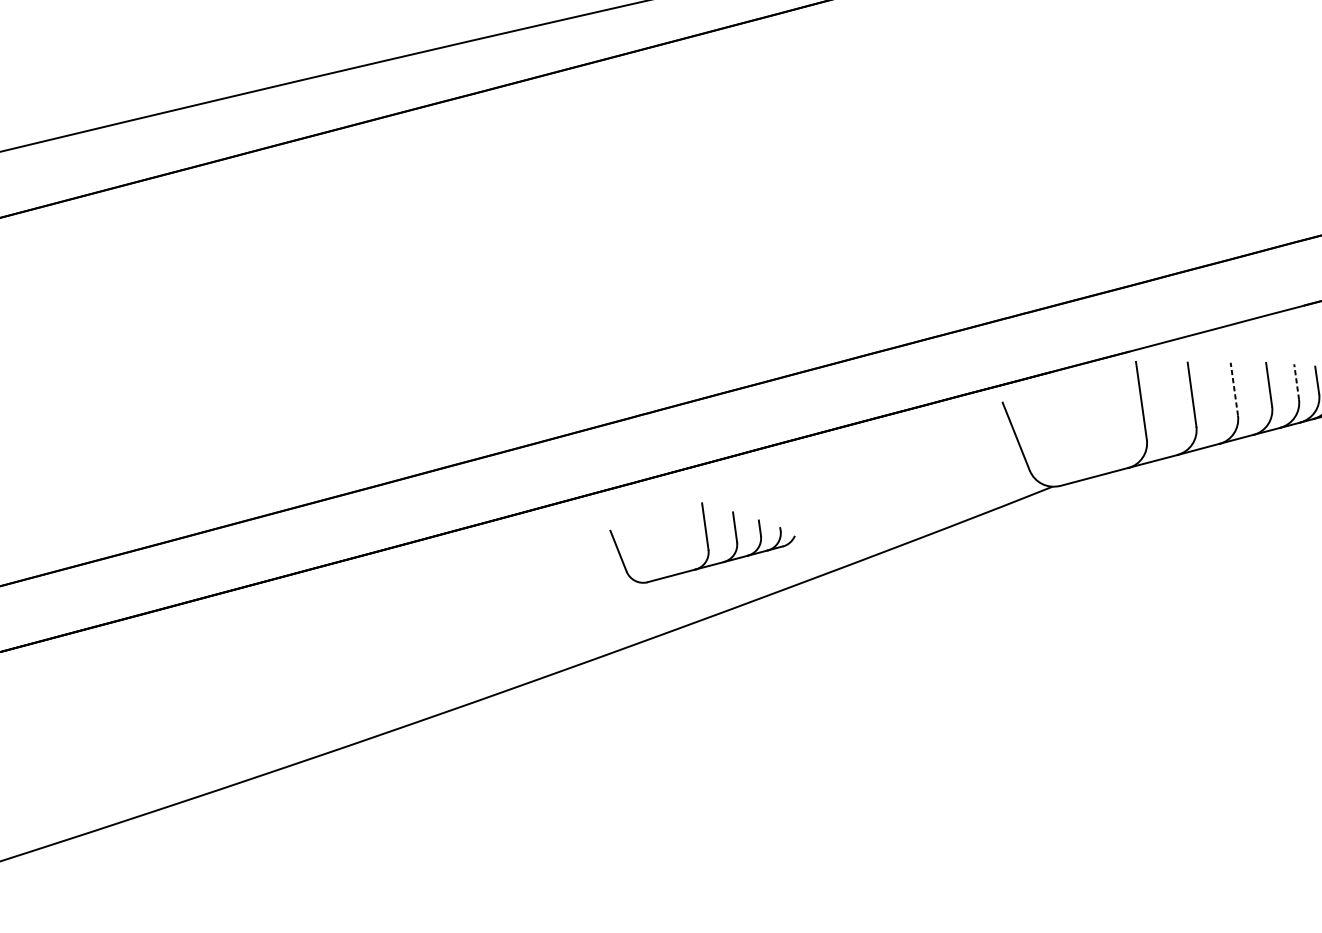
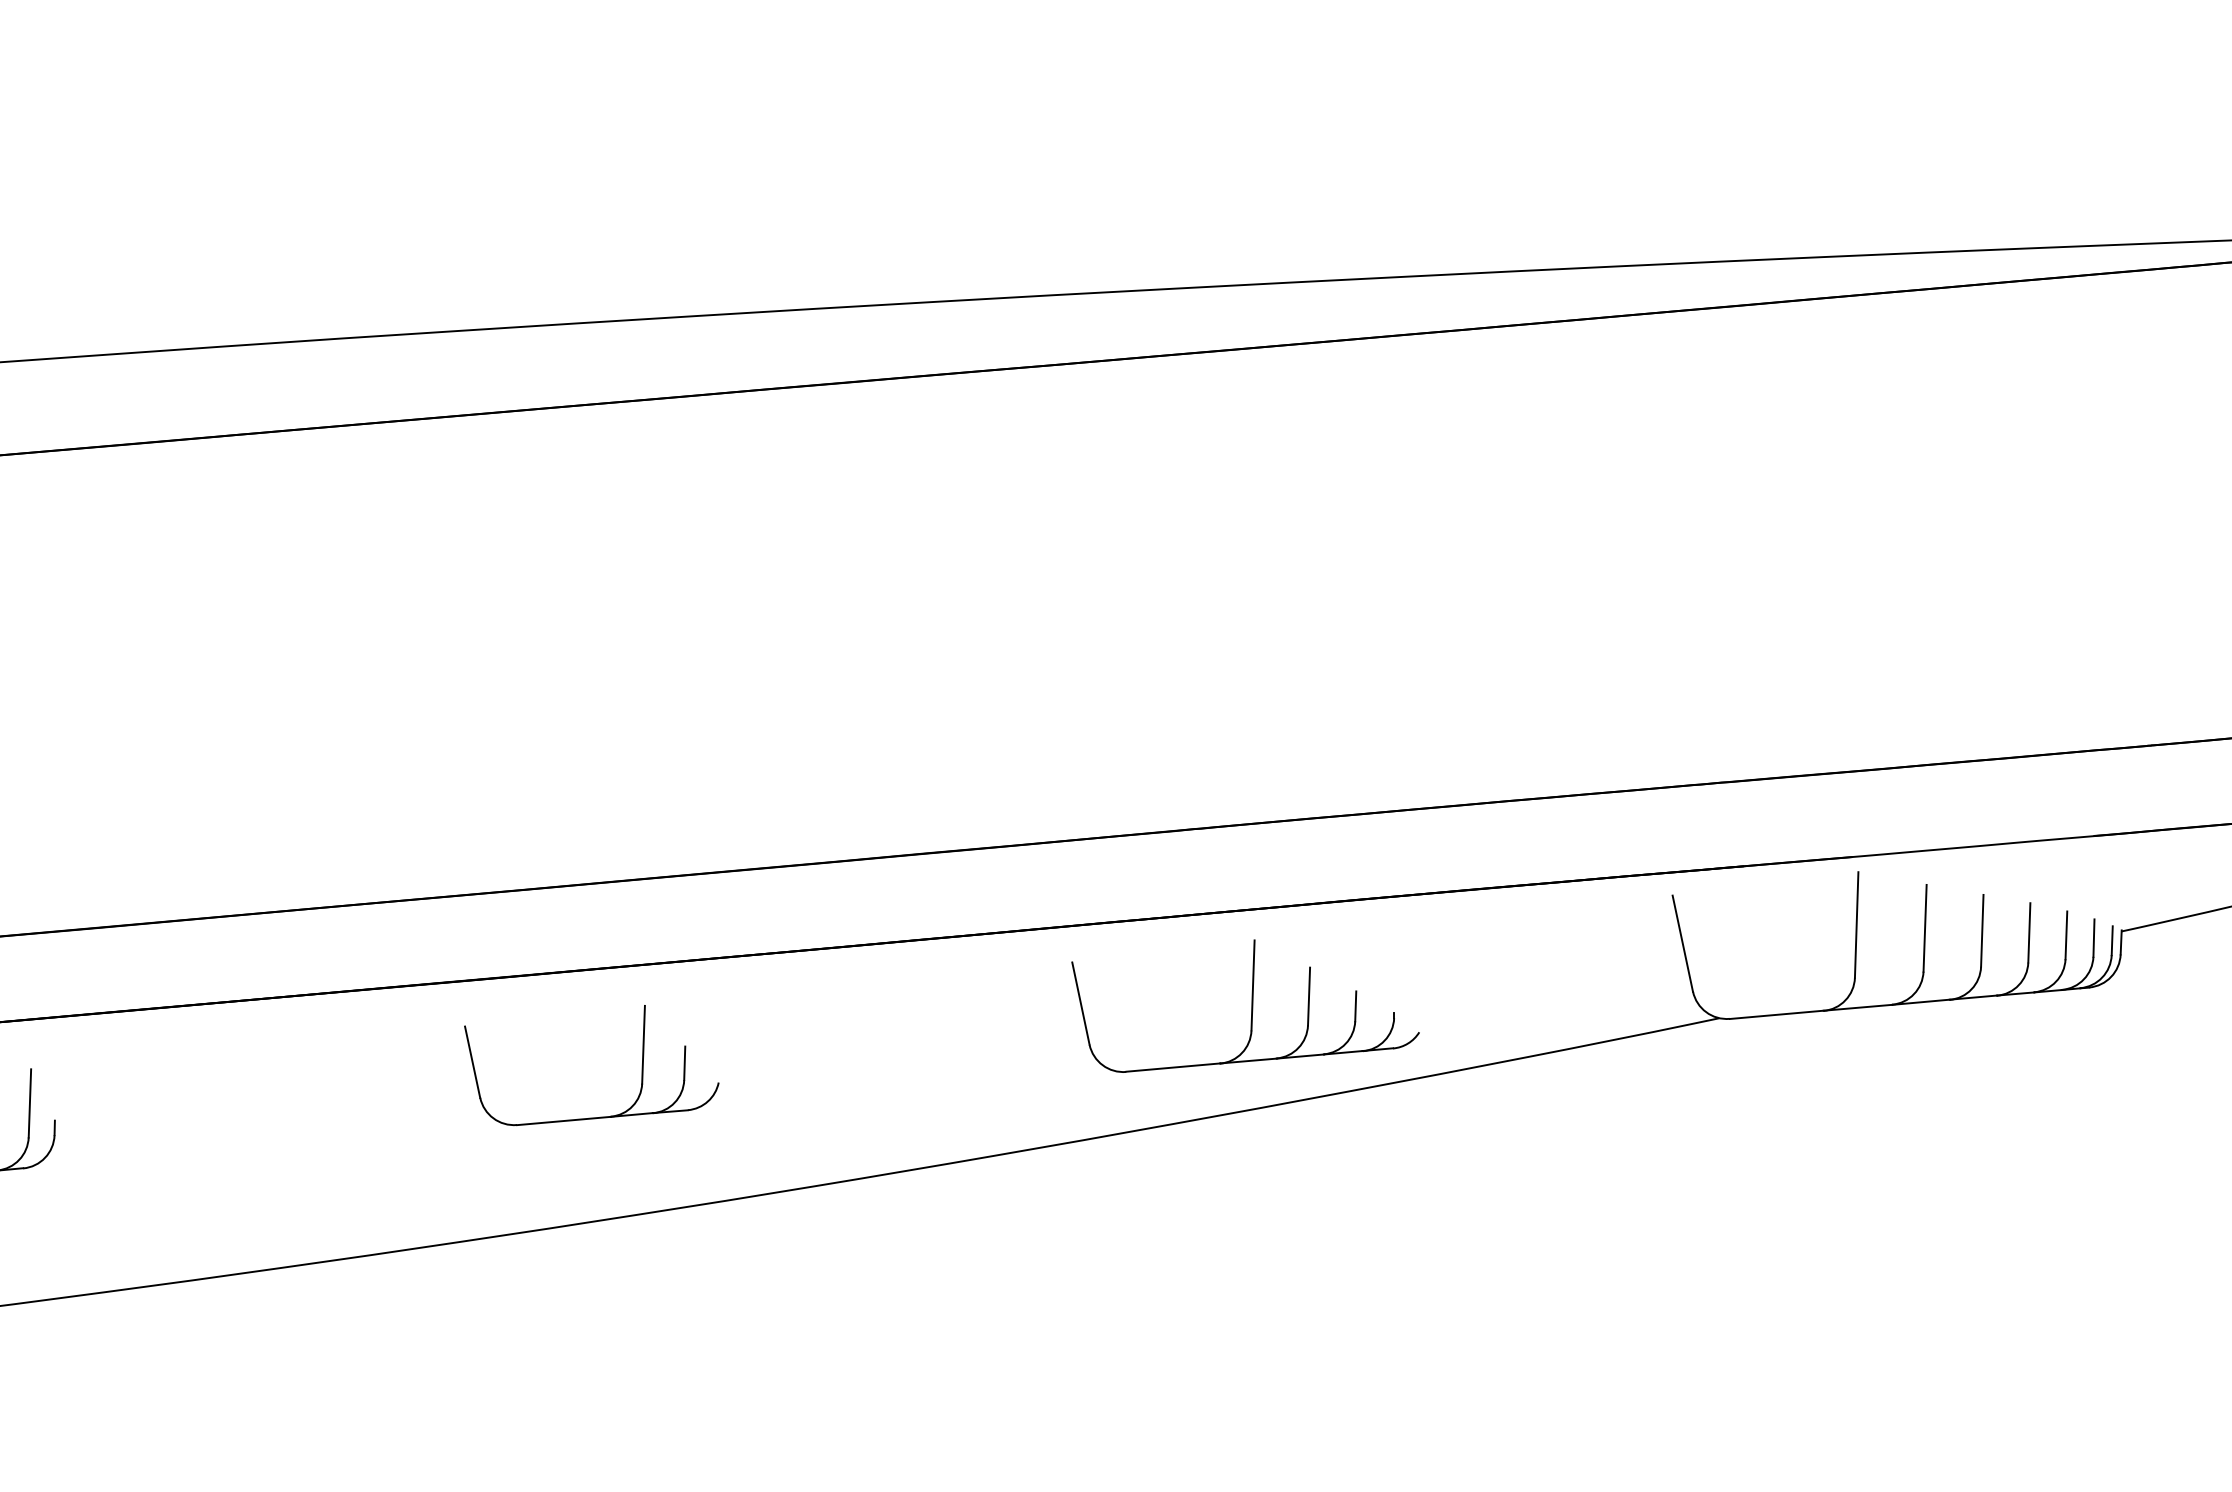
line: (1296, 382) -> (2066, 935), dashed -> solid
line: (1234, 389) -> (1982, 930), dashed -> solid
part: (703, 537) -> (1245, 1005), size x1.43
part: (267, 658) -> (641, 1065), added

